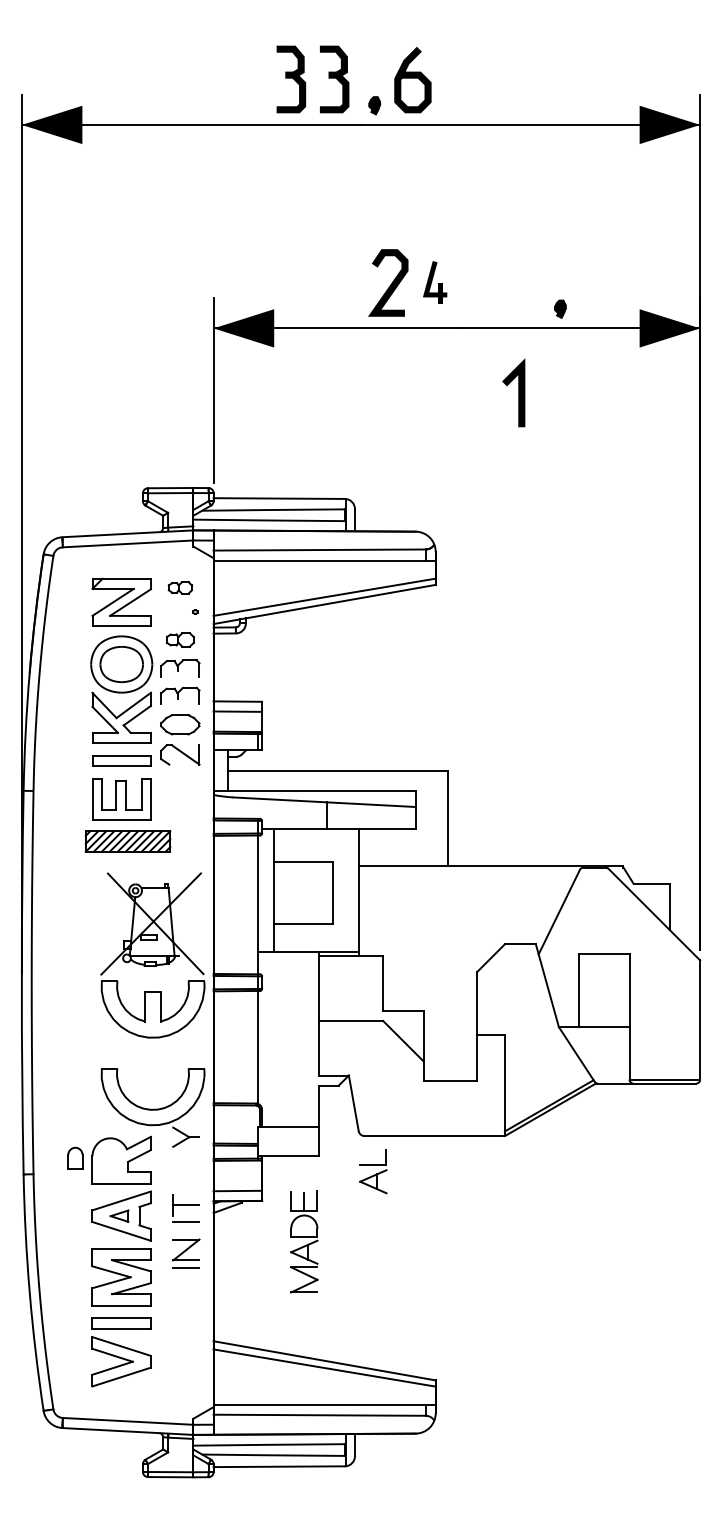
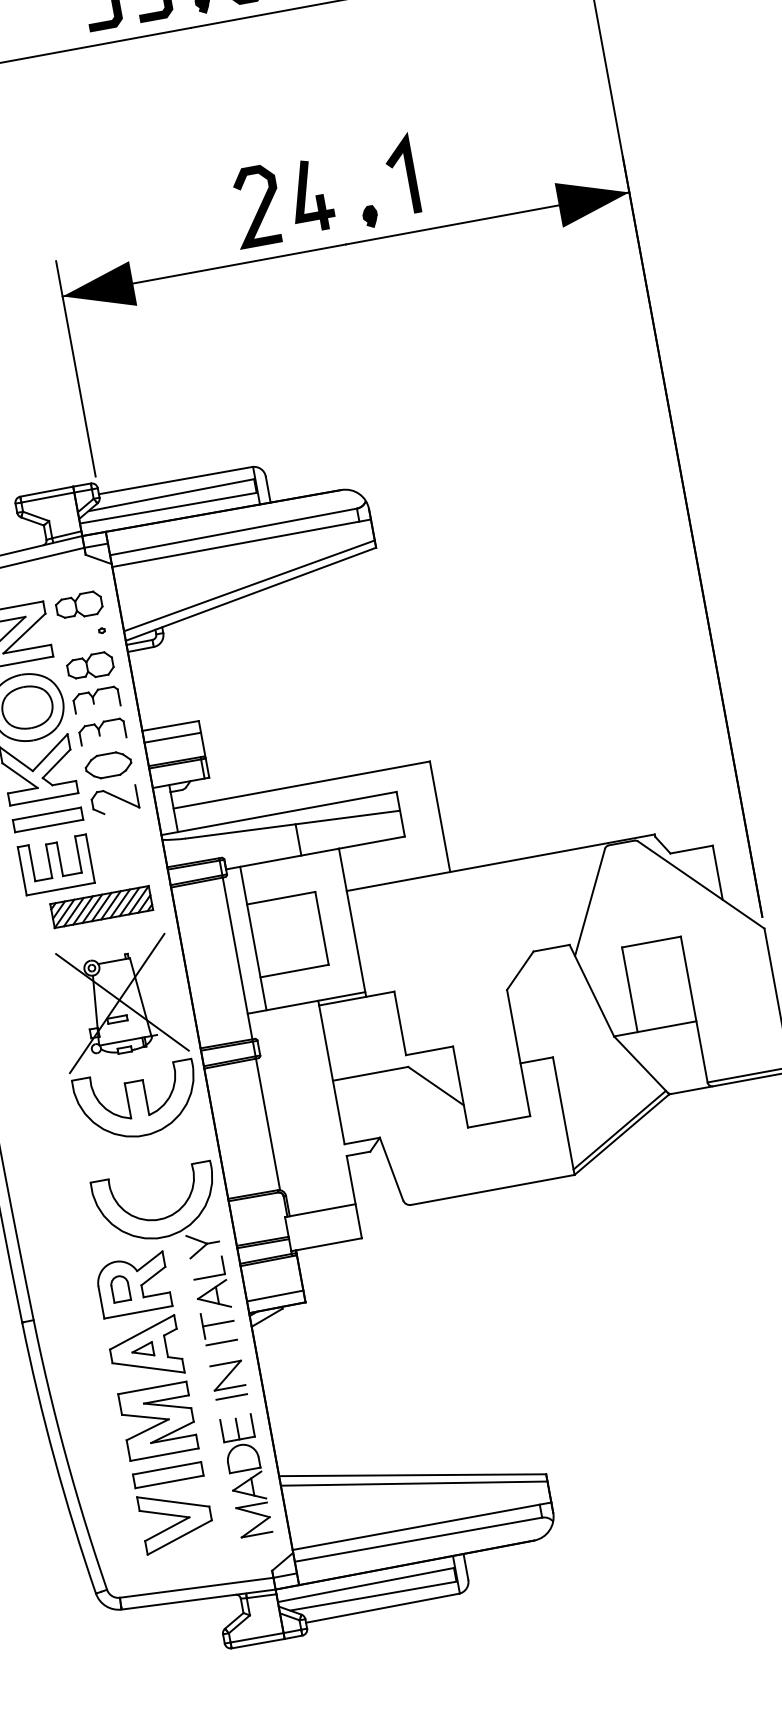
part: (434, 282) -> (310, 195), size x1.43
part: (560, 308) -> (370, 216), moved
line: (518, 392) -> (407, 173), moved
part: (180, 587) -> (79, 605), size x1.67
part: (180, 639) -> (90, 665), size x1.43
part: (127, 841) -> (101, 907), moved
part: (75, 1157) -> (120, 1287), moved
part: (373, 1171) -> (211, 1284), moved
part: (304, 1241) -> (246, 1475), moved

